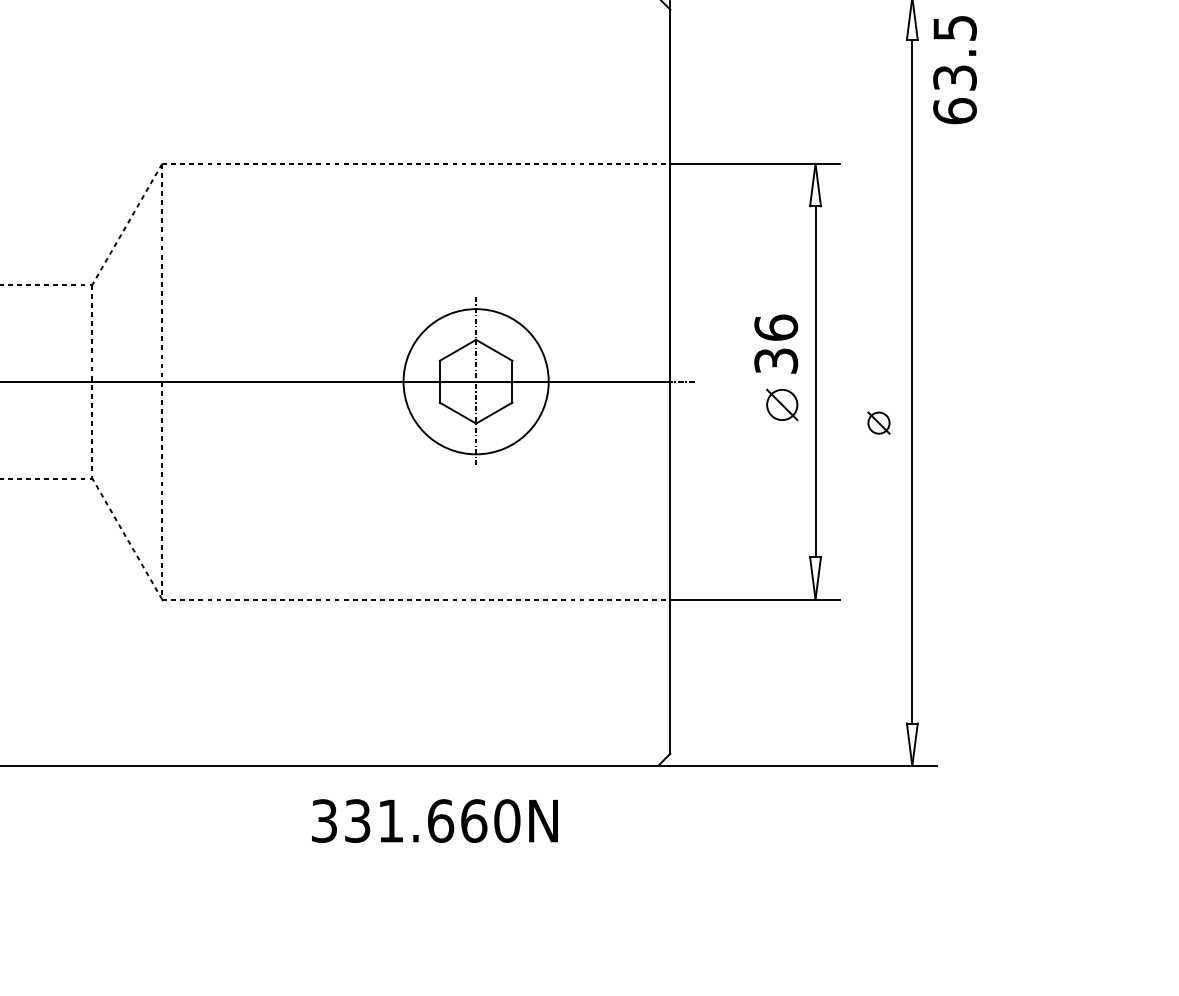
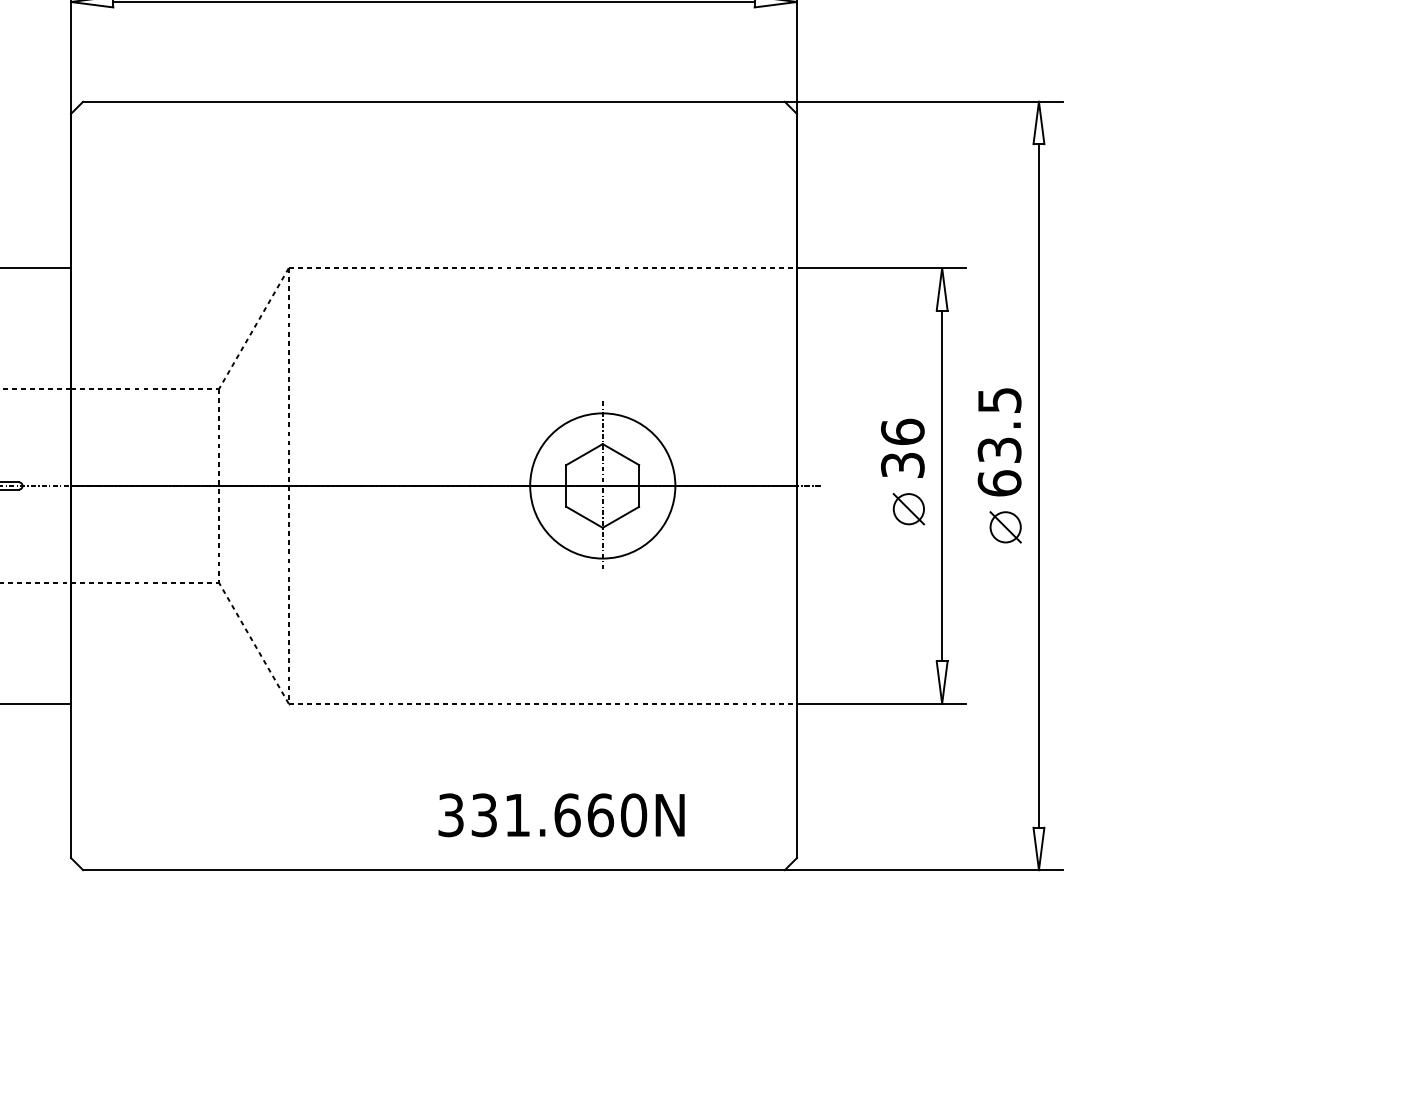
text: (954, 70) -> (999, 442), moved
part: (878, 423) -> (1005, 527), size x1.43
text: (434, 821) -> (561, 815), moved

